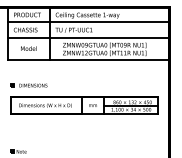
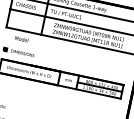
text: (28, 48) -> (21, 39), moved

